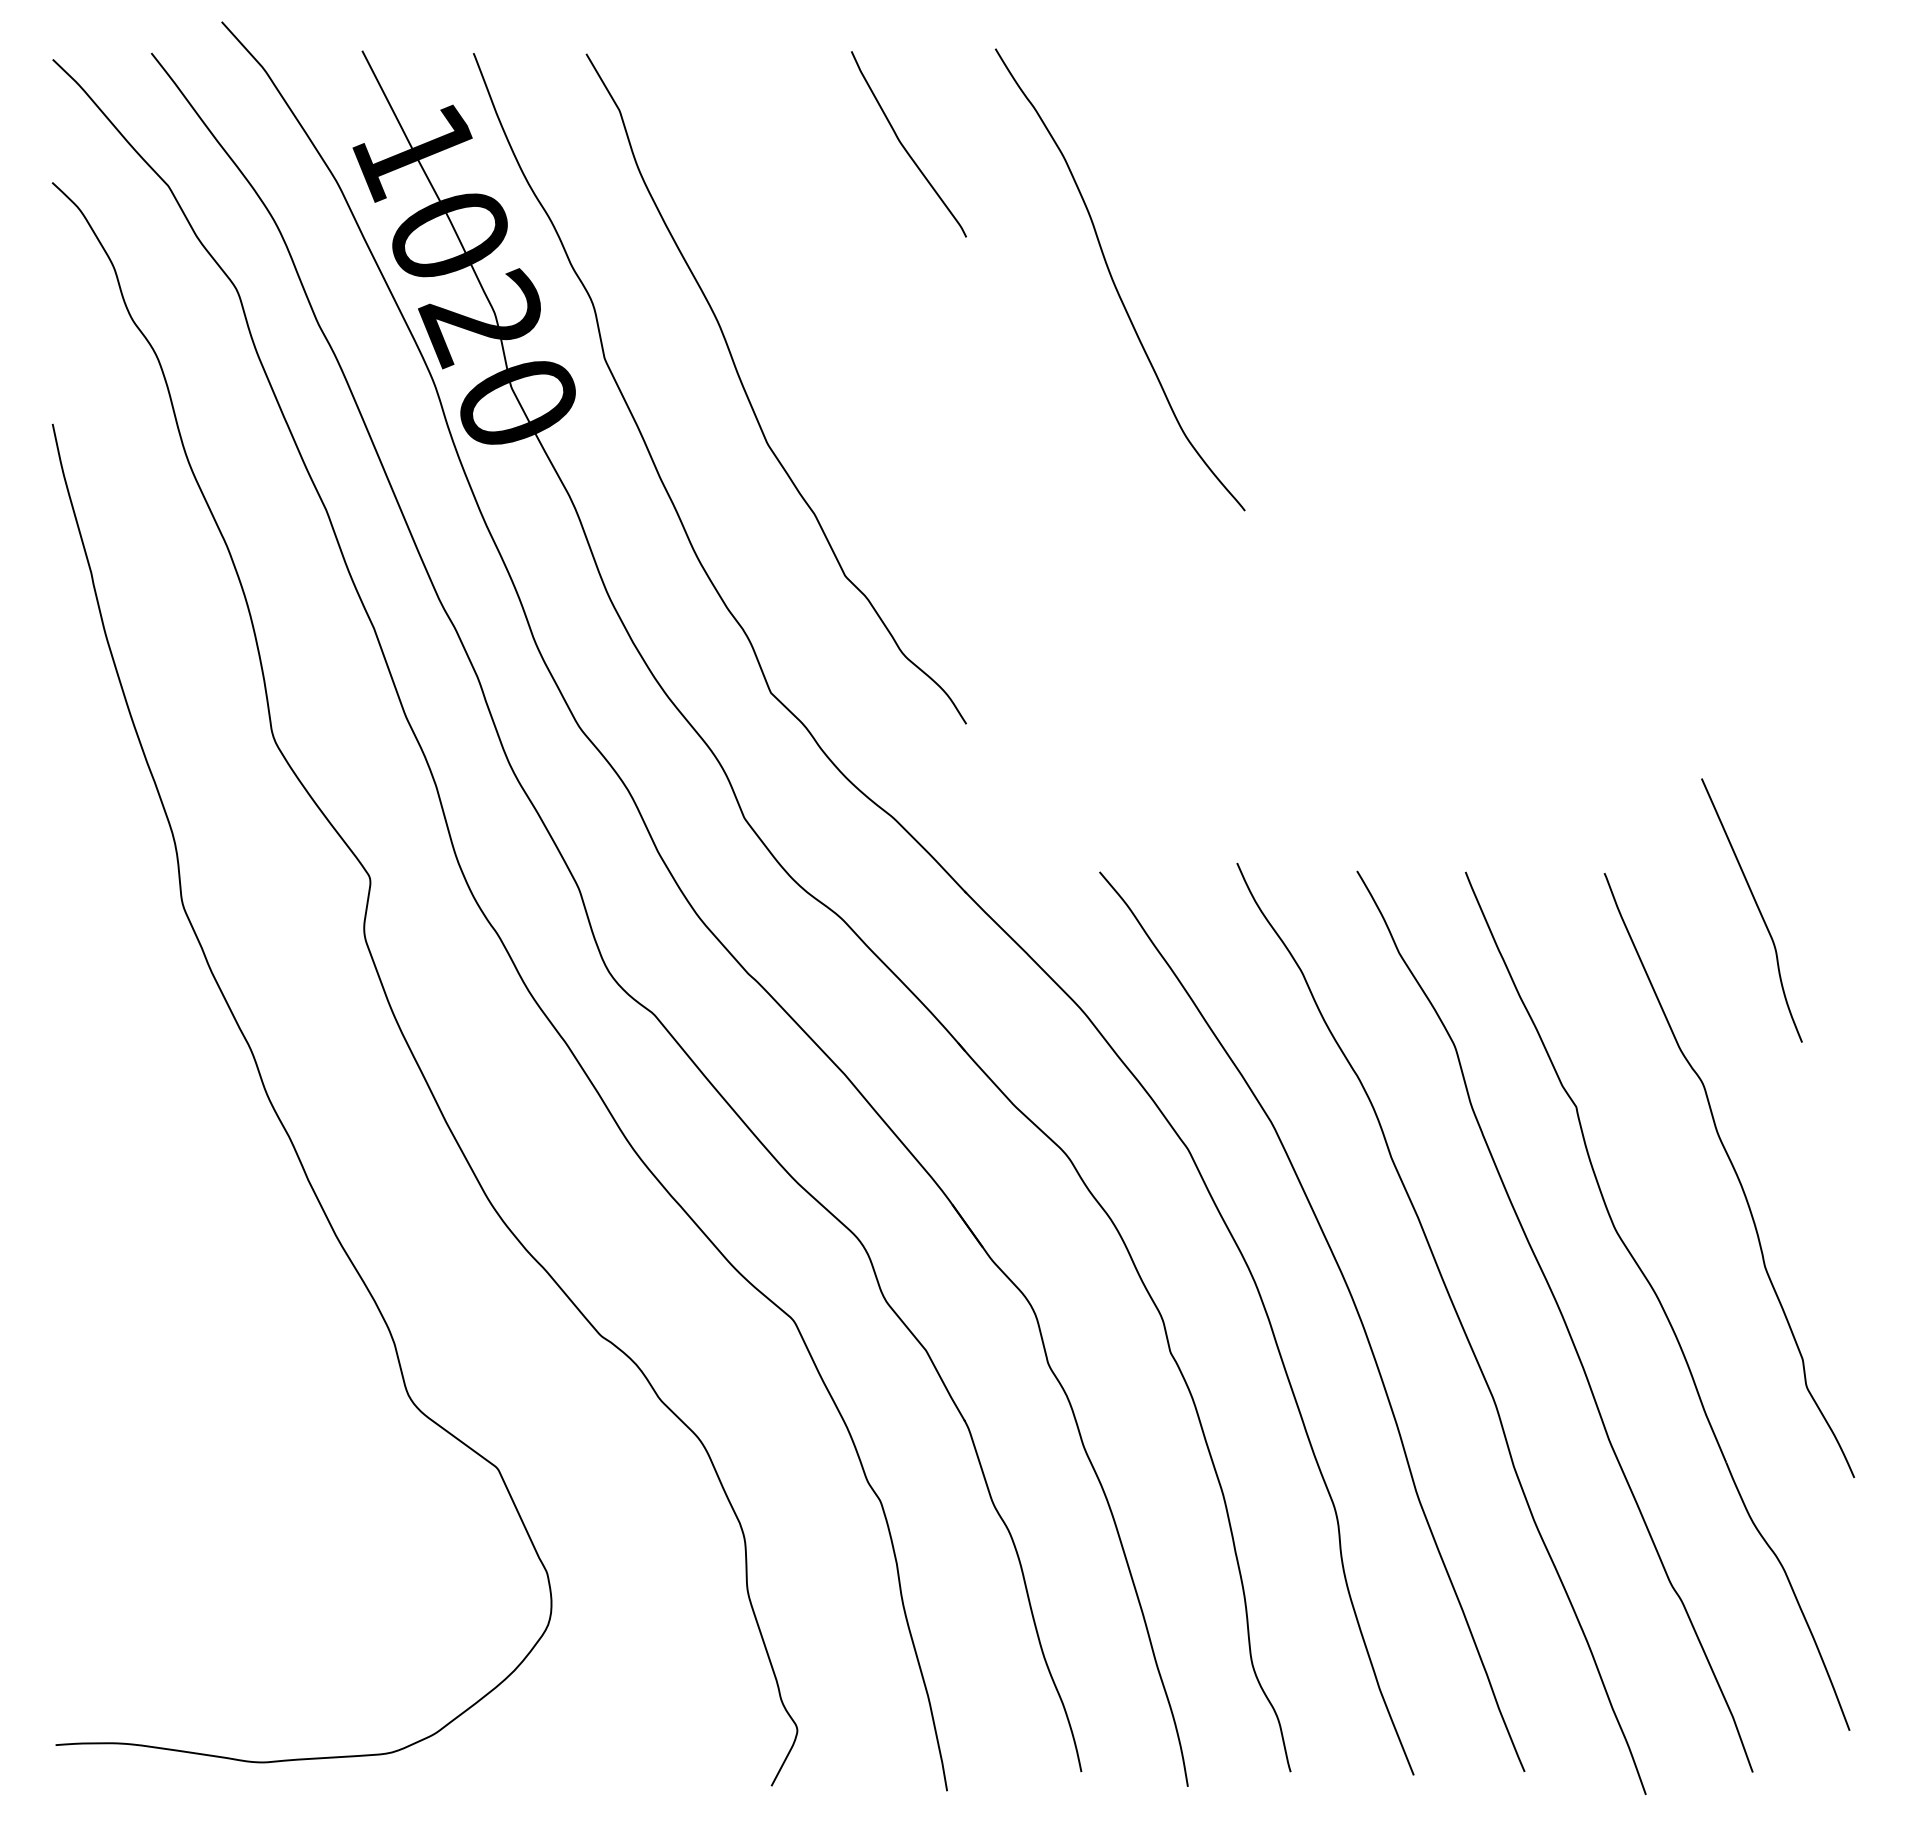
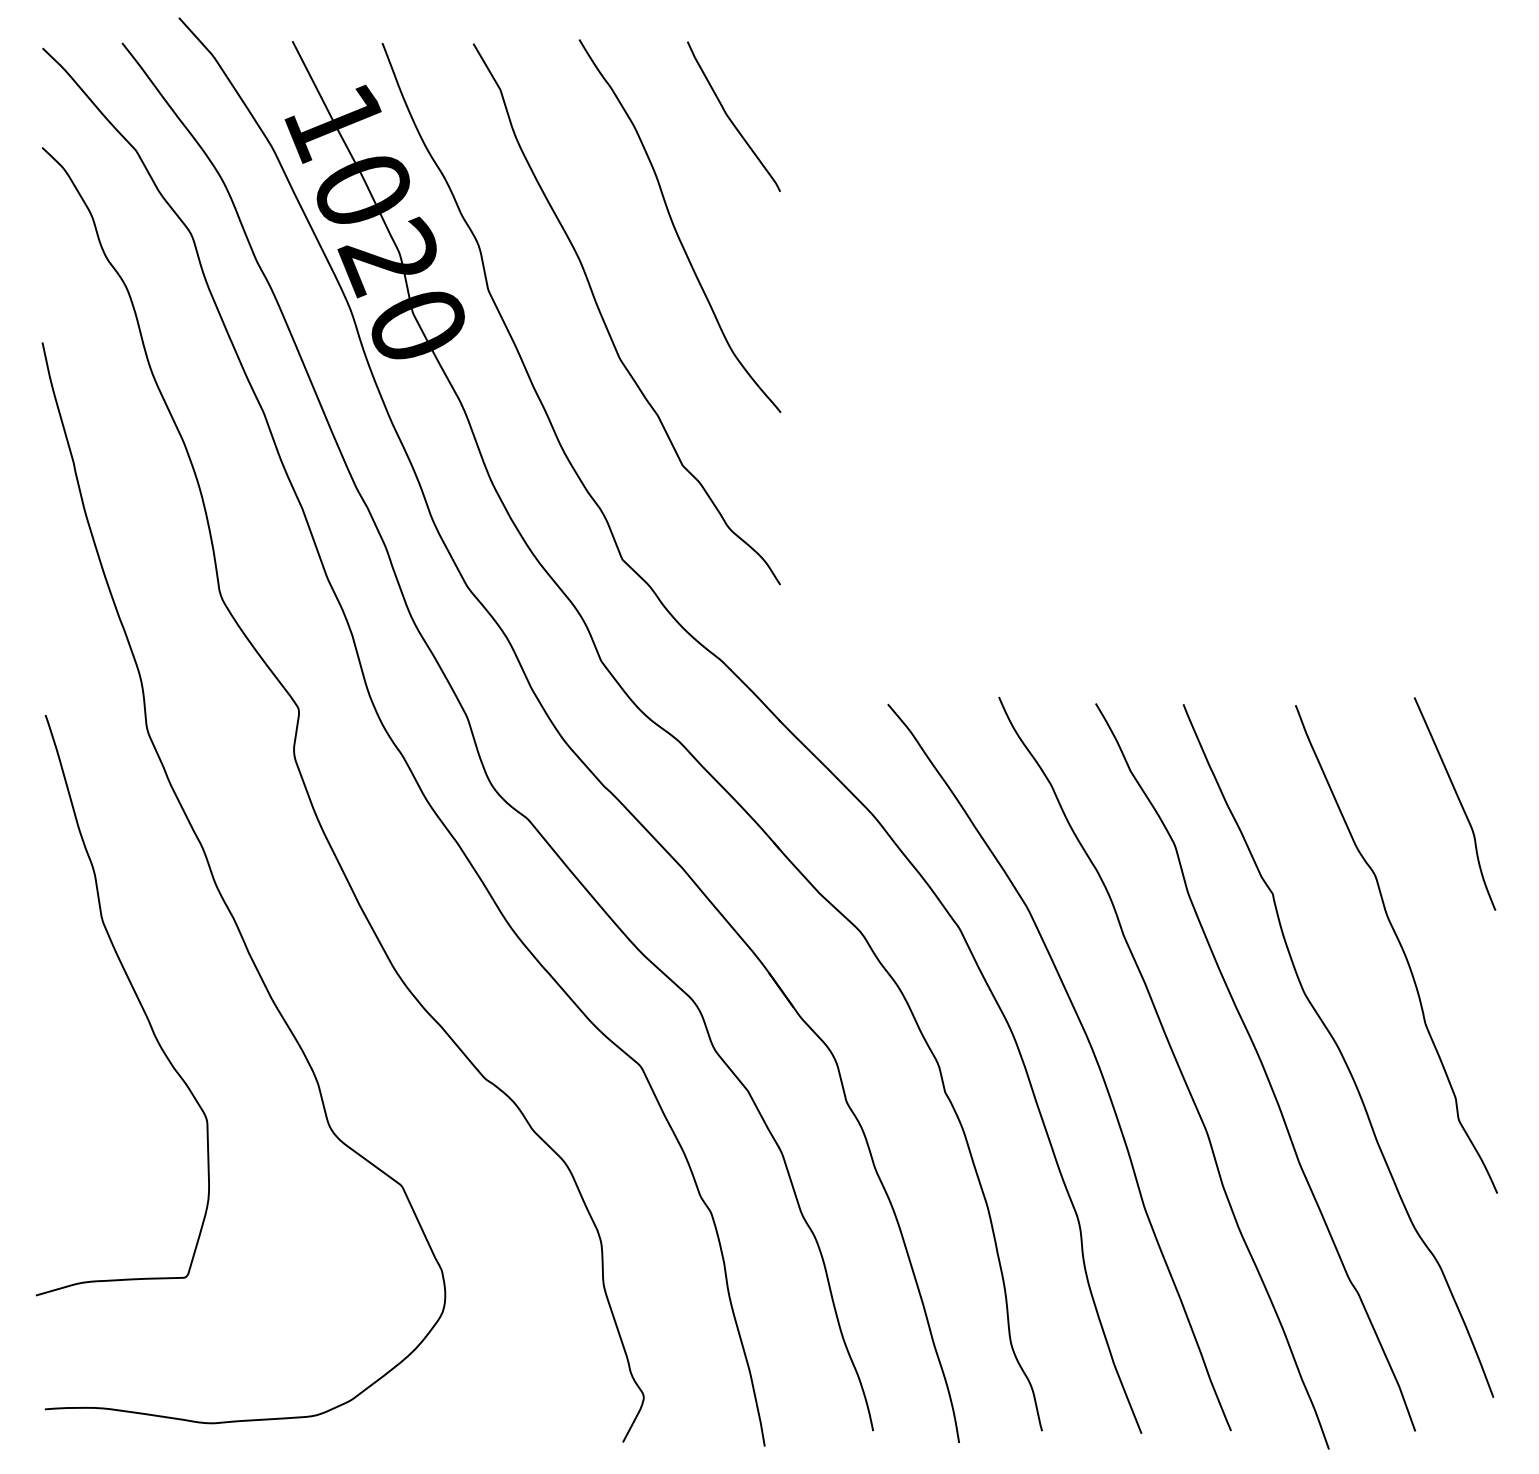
curve: (1114, 281) -> (675, 227), moved
curve: (1757, 908) -> (1459, 802), moved
curve: (169, 1235) -> (136, 997), added

